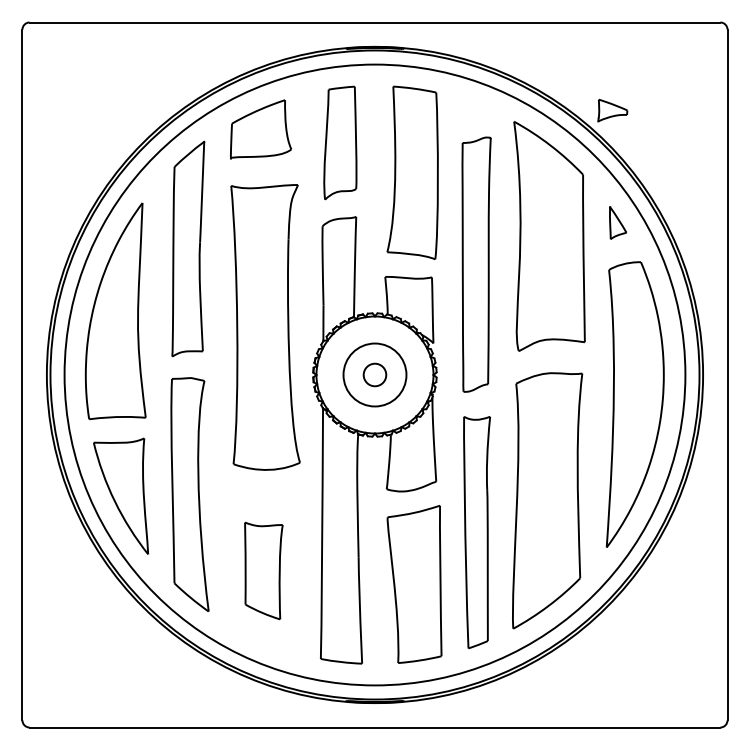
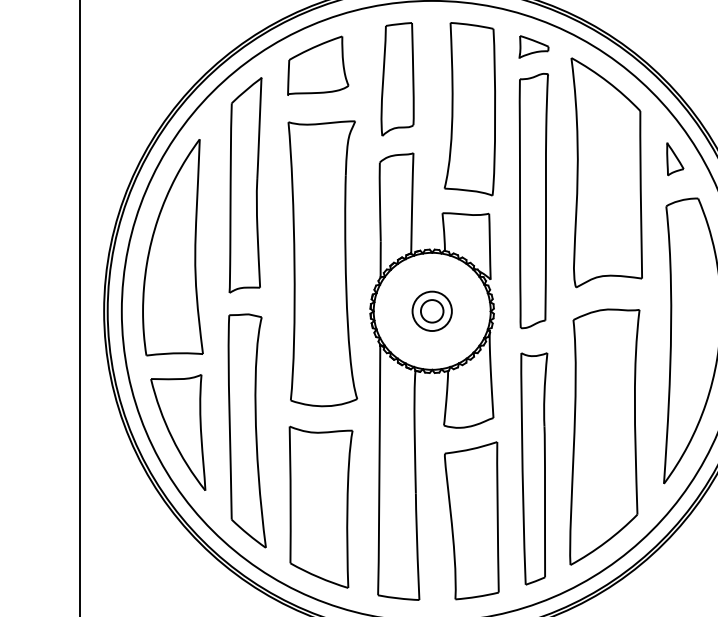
part: (612, 110) -> (533, 46), moved
circle: (374, 374) -> (431, 310), size x0.62
part: (263, 570) -> (320, 506), size x1.67

